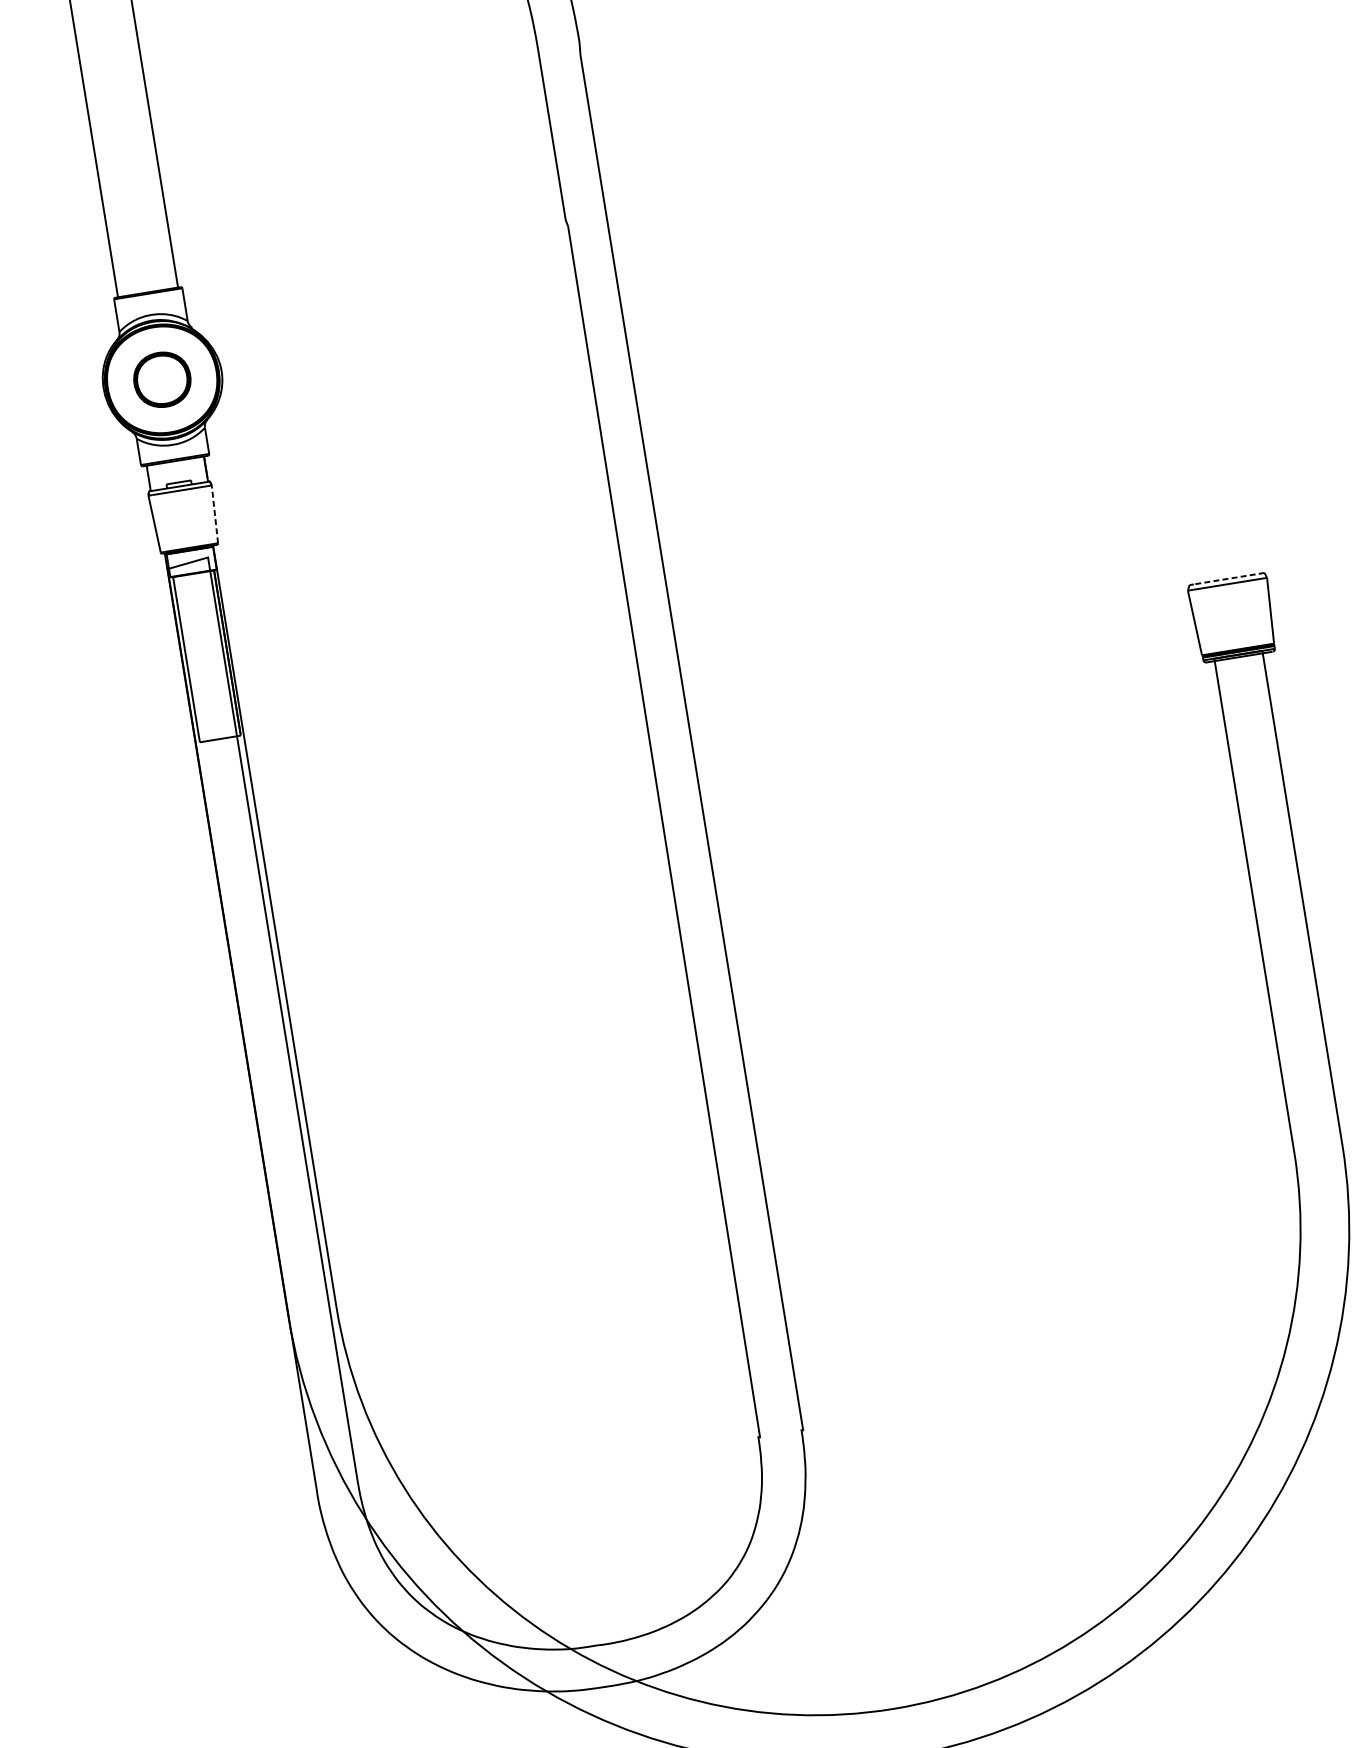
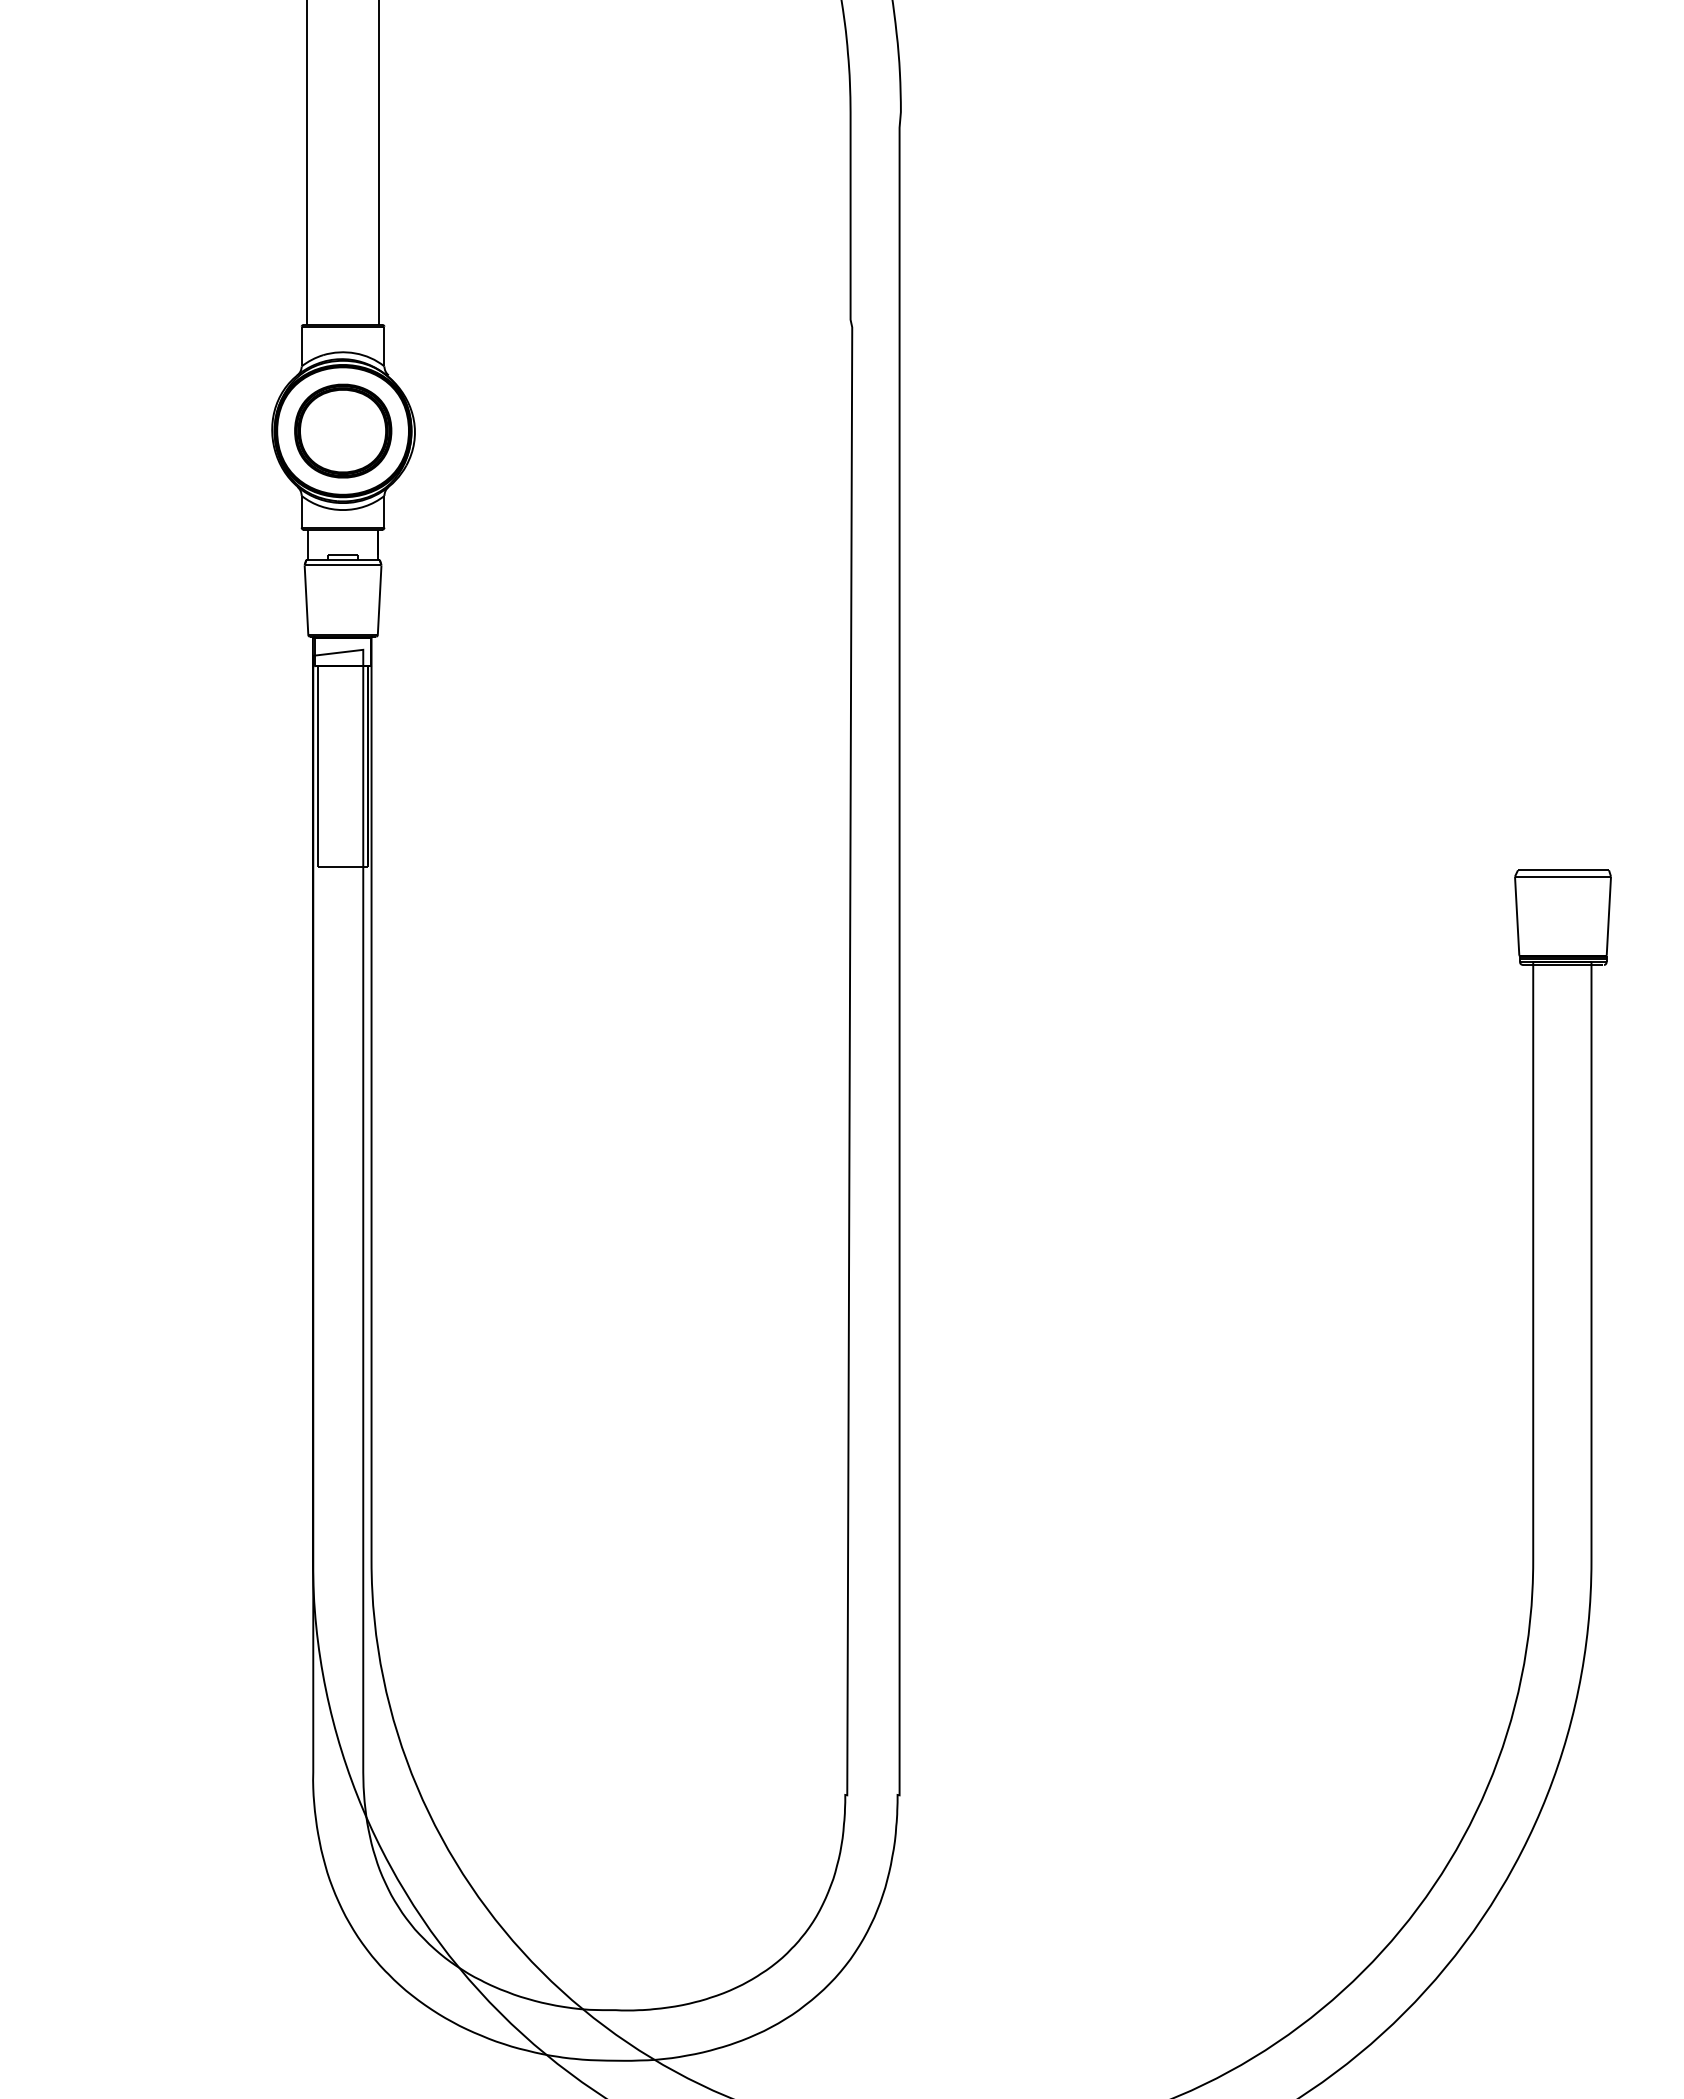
part: (162, 379) -> (343, 430), size x1.43
line: (214, 514) -> (379, 600), dashed -> solid
line: (1229, 578) -> (1566, 870), dashed -> solid

